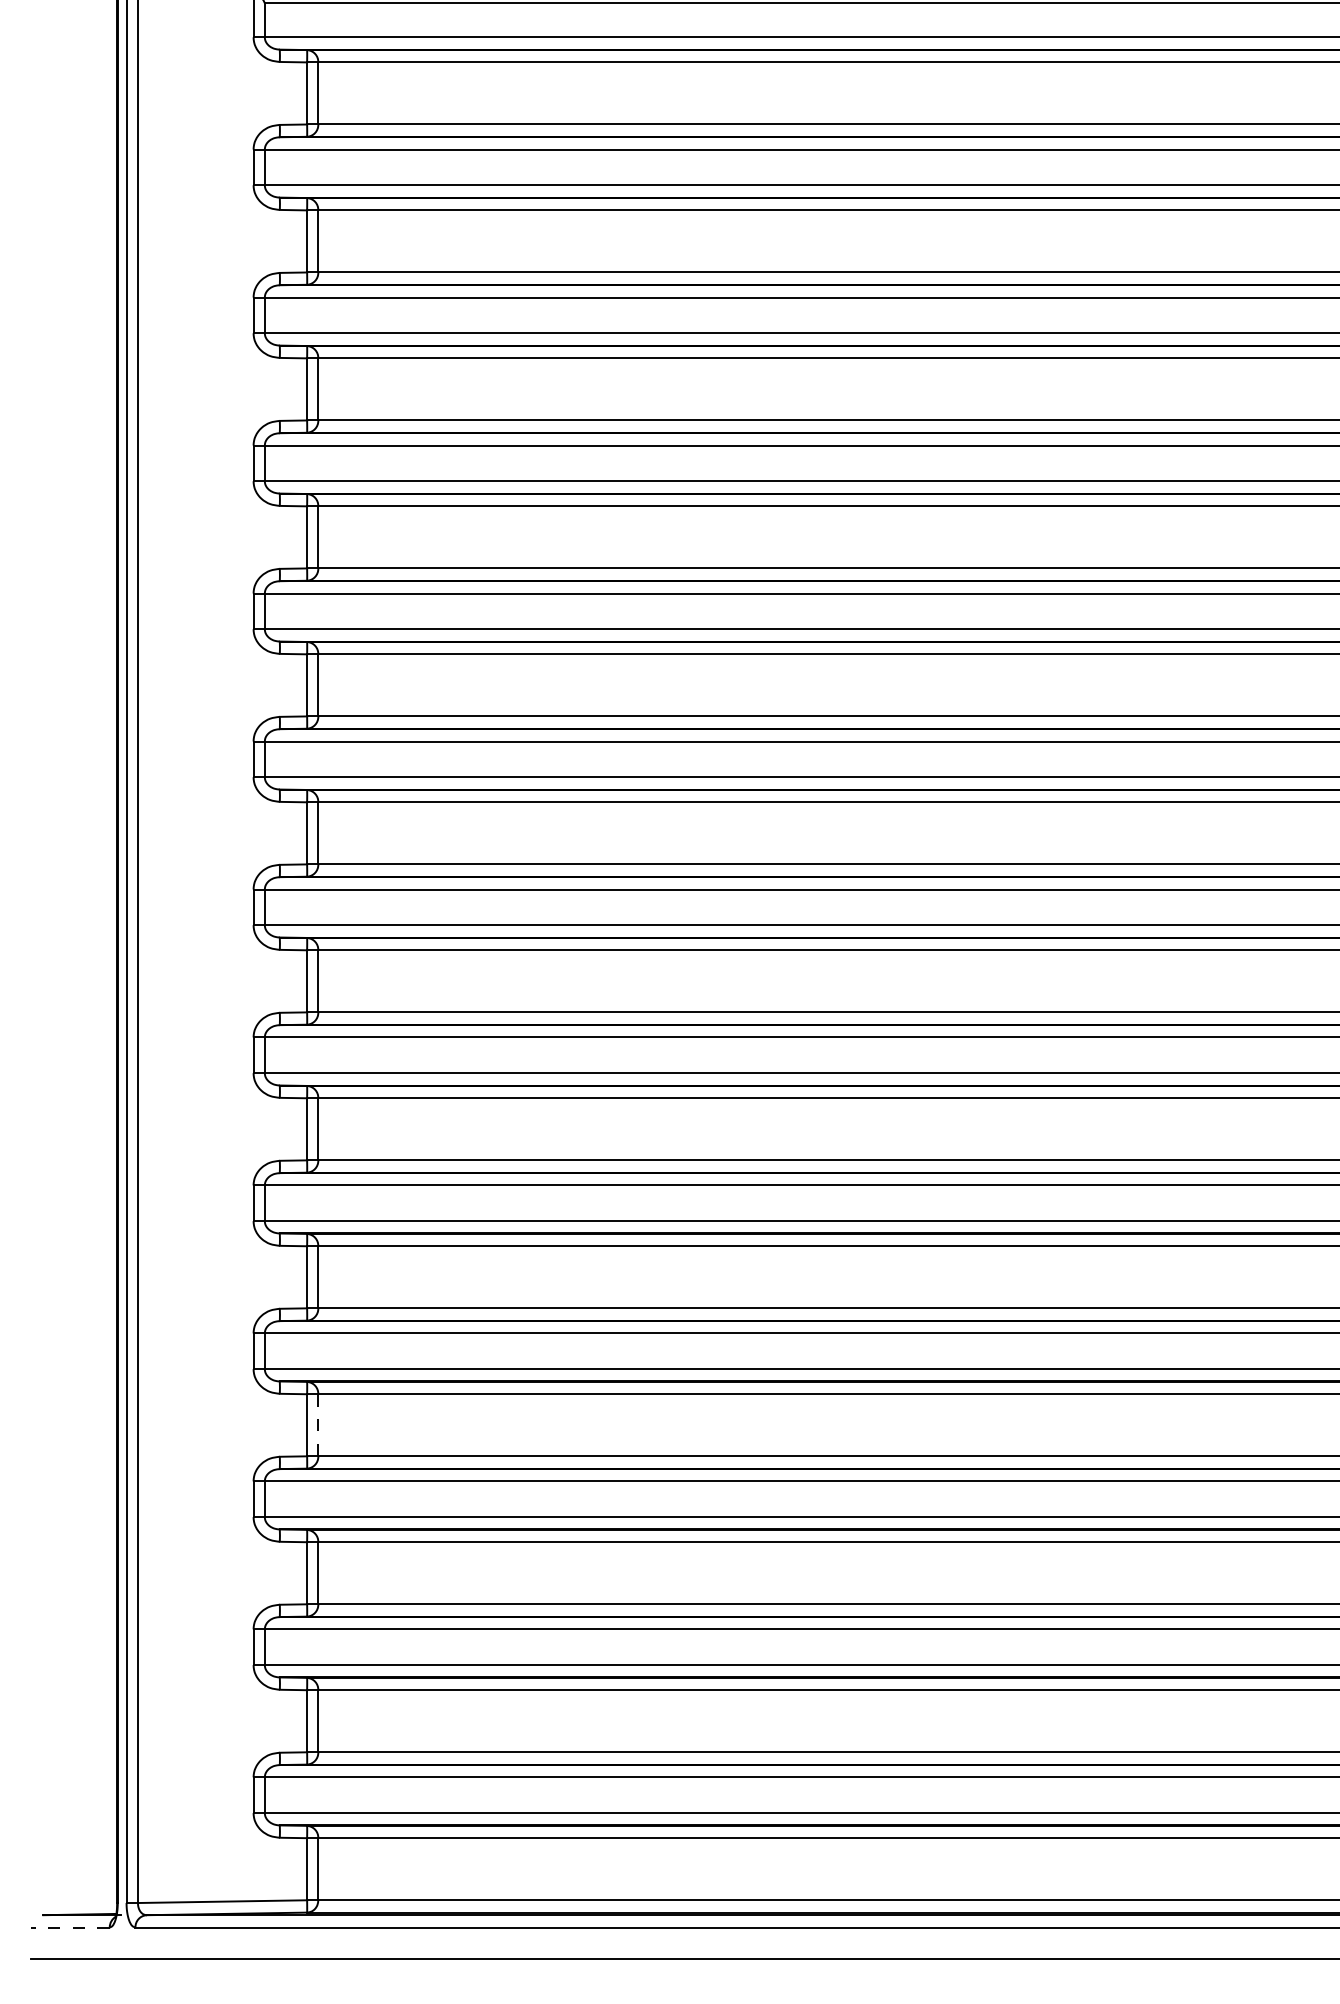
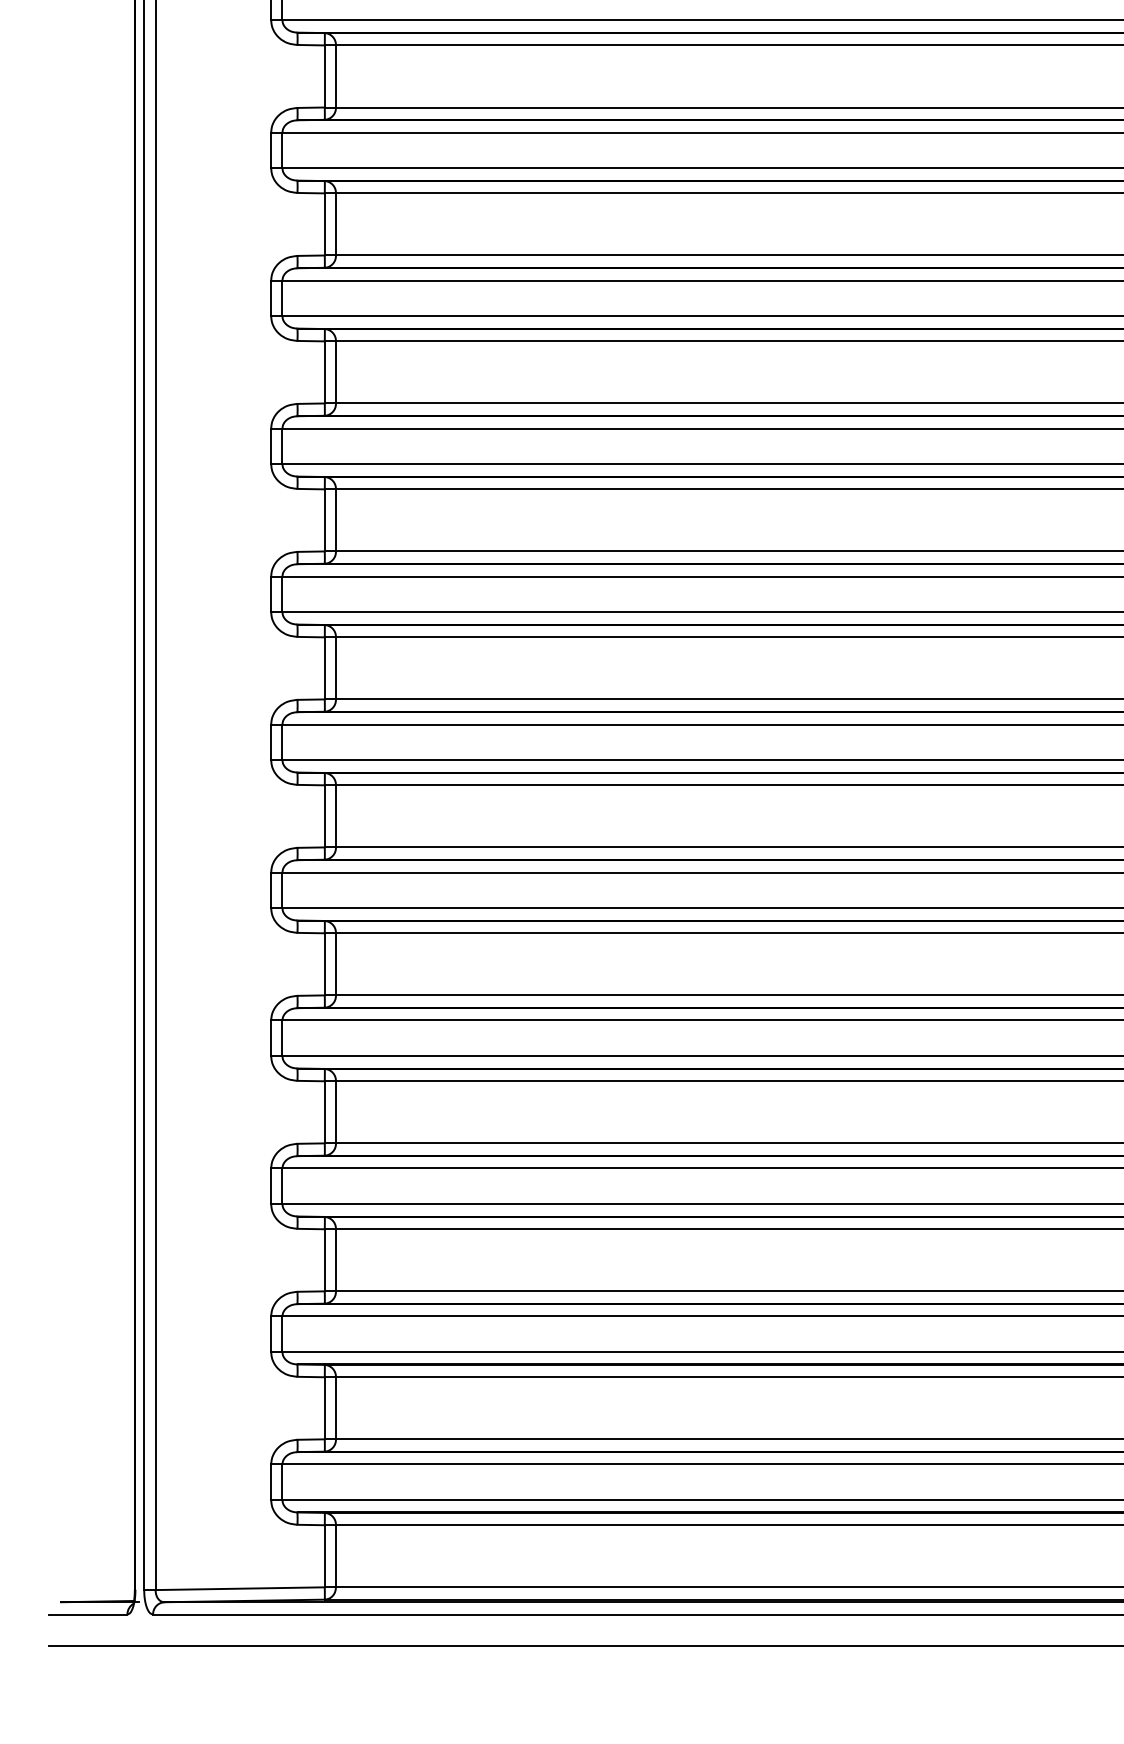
line: (318, 1425) -> (336, 1112), dashed -> solid
line: (70, 1927) -> (88, 1614), dashed -> solid

